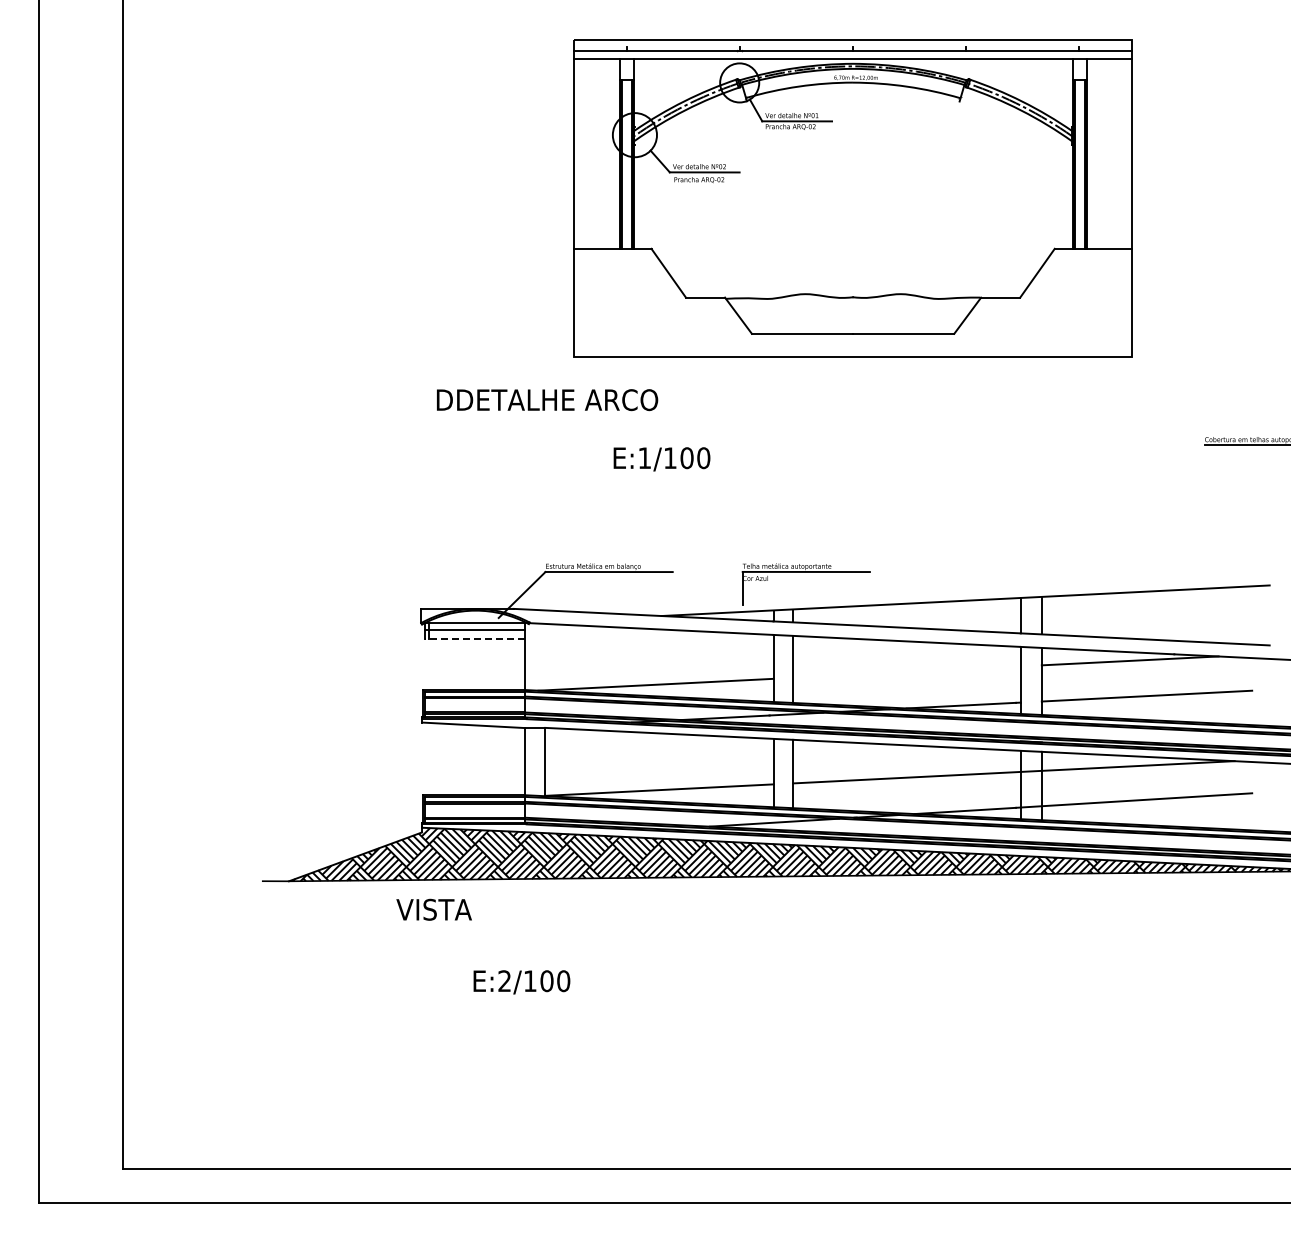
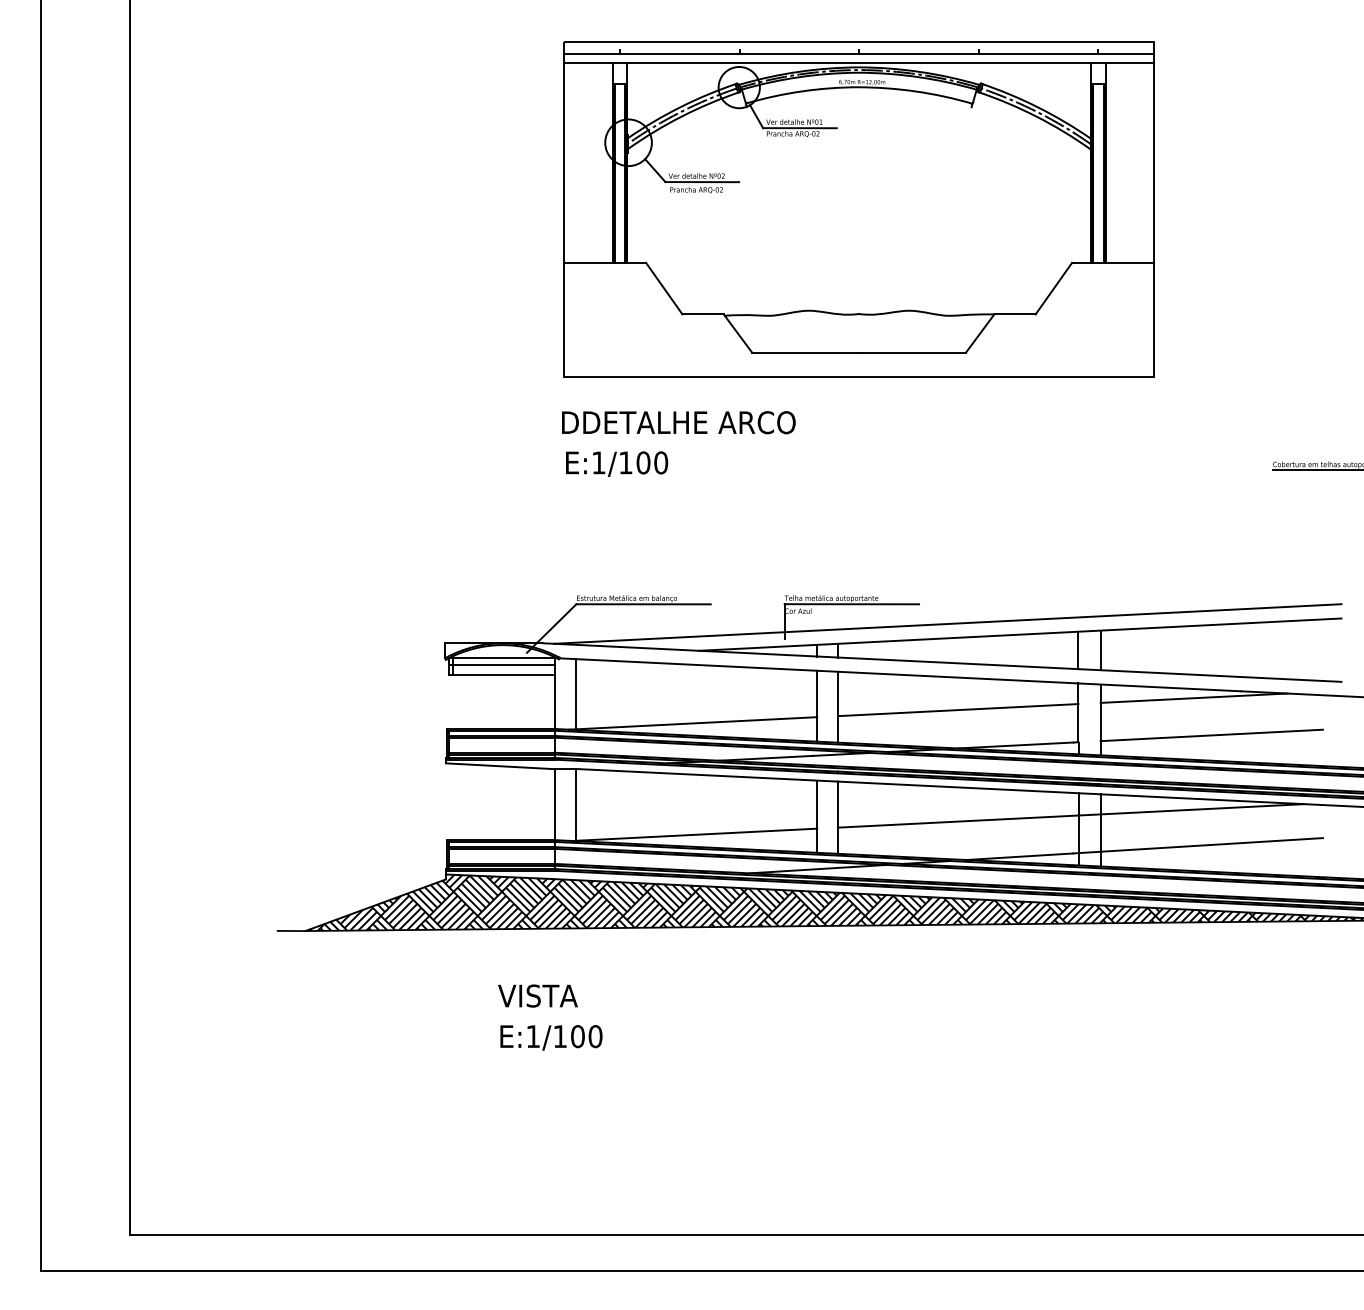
part: (852, 198) -> (858, 209), moved
text: (547, 400) -> (678, 423), moved
text: (661, 459) -> (616, 464), moved
line: (896, 590) -> (947, 623), added
line: (475, 639) -> (502, 675), dashed -> solid
line: (545, 656) -> (576, 693), added
line: (906, 671) -> (957, 709), added
text: (433, 909) -> (537, 995), moved
text: (504, 980) -> (533, 1035), E:2/100 -> E:1/100

